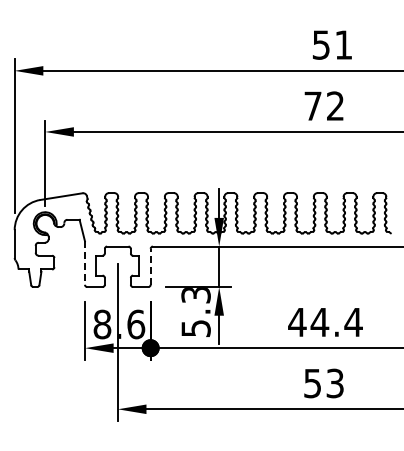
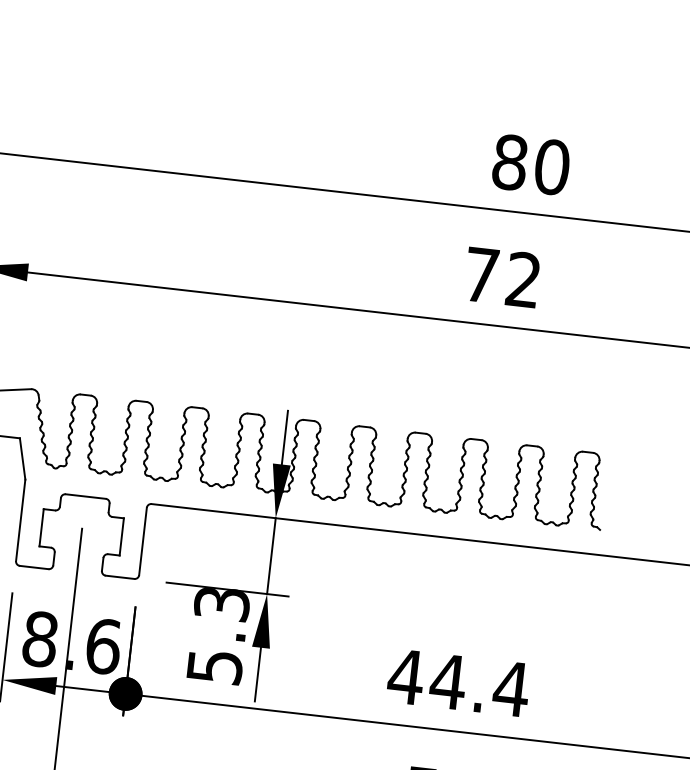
text: (332, 44) -> (531, 163), 51 -> 80
line: (84, 263) -> (19, 521), dashed -> solid
line: (150, 266) -> (142, 540), dashed -> solid

